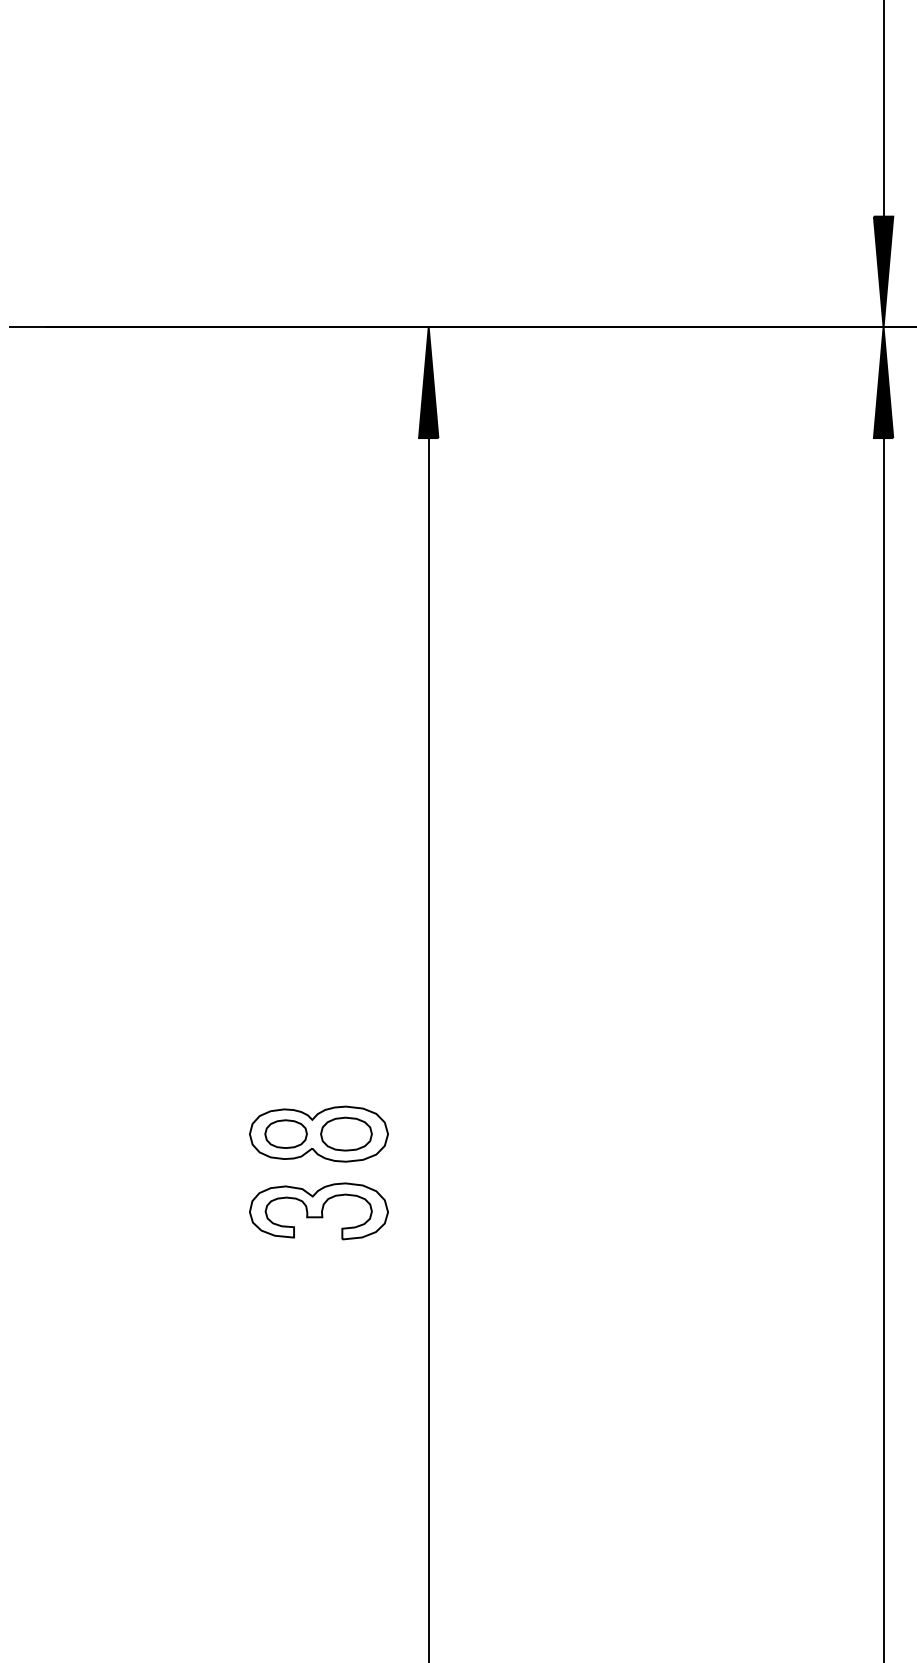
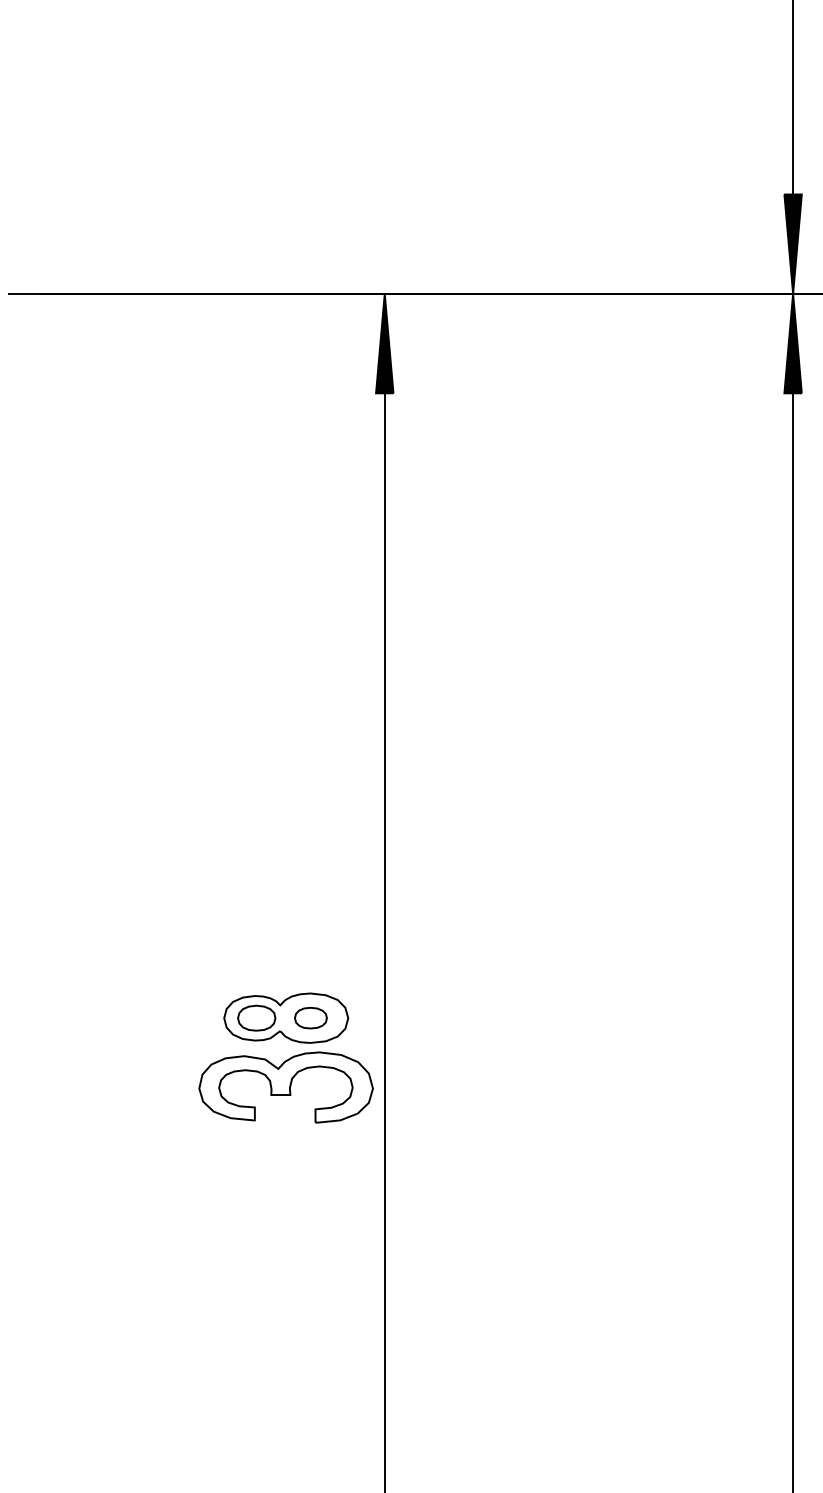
part: (345, 1133) -> (310, 1017), size x0.7
part: (319, 1211) -> (286, 1087), size x1.4

